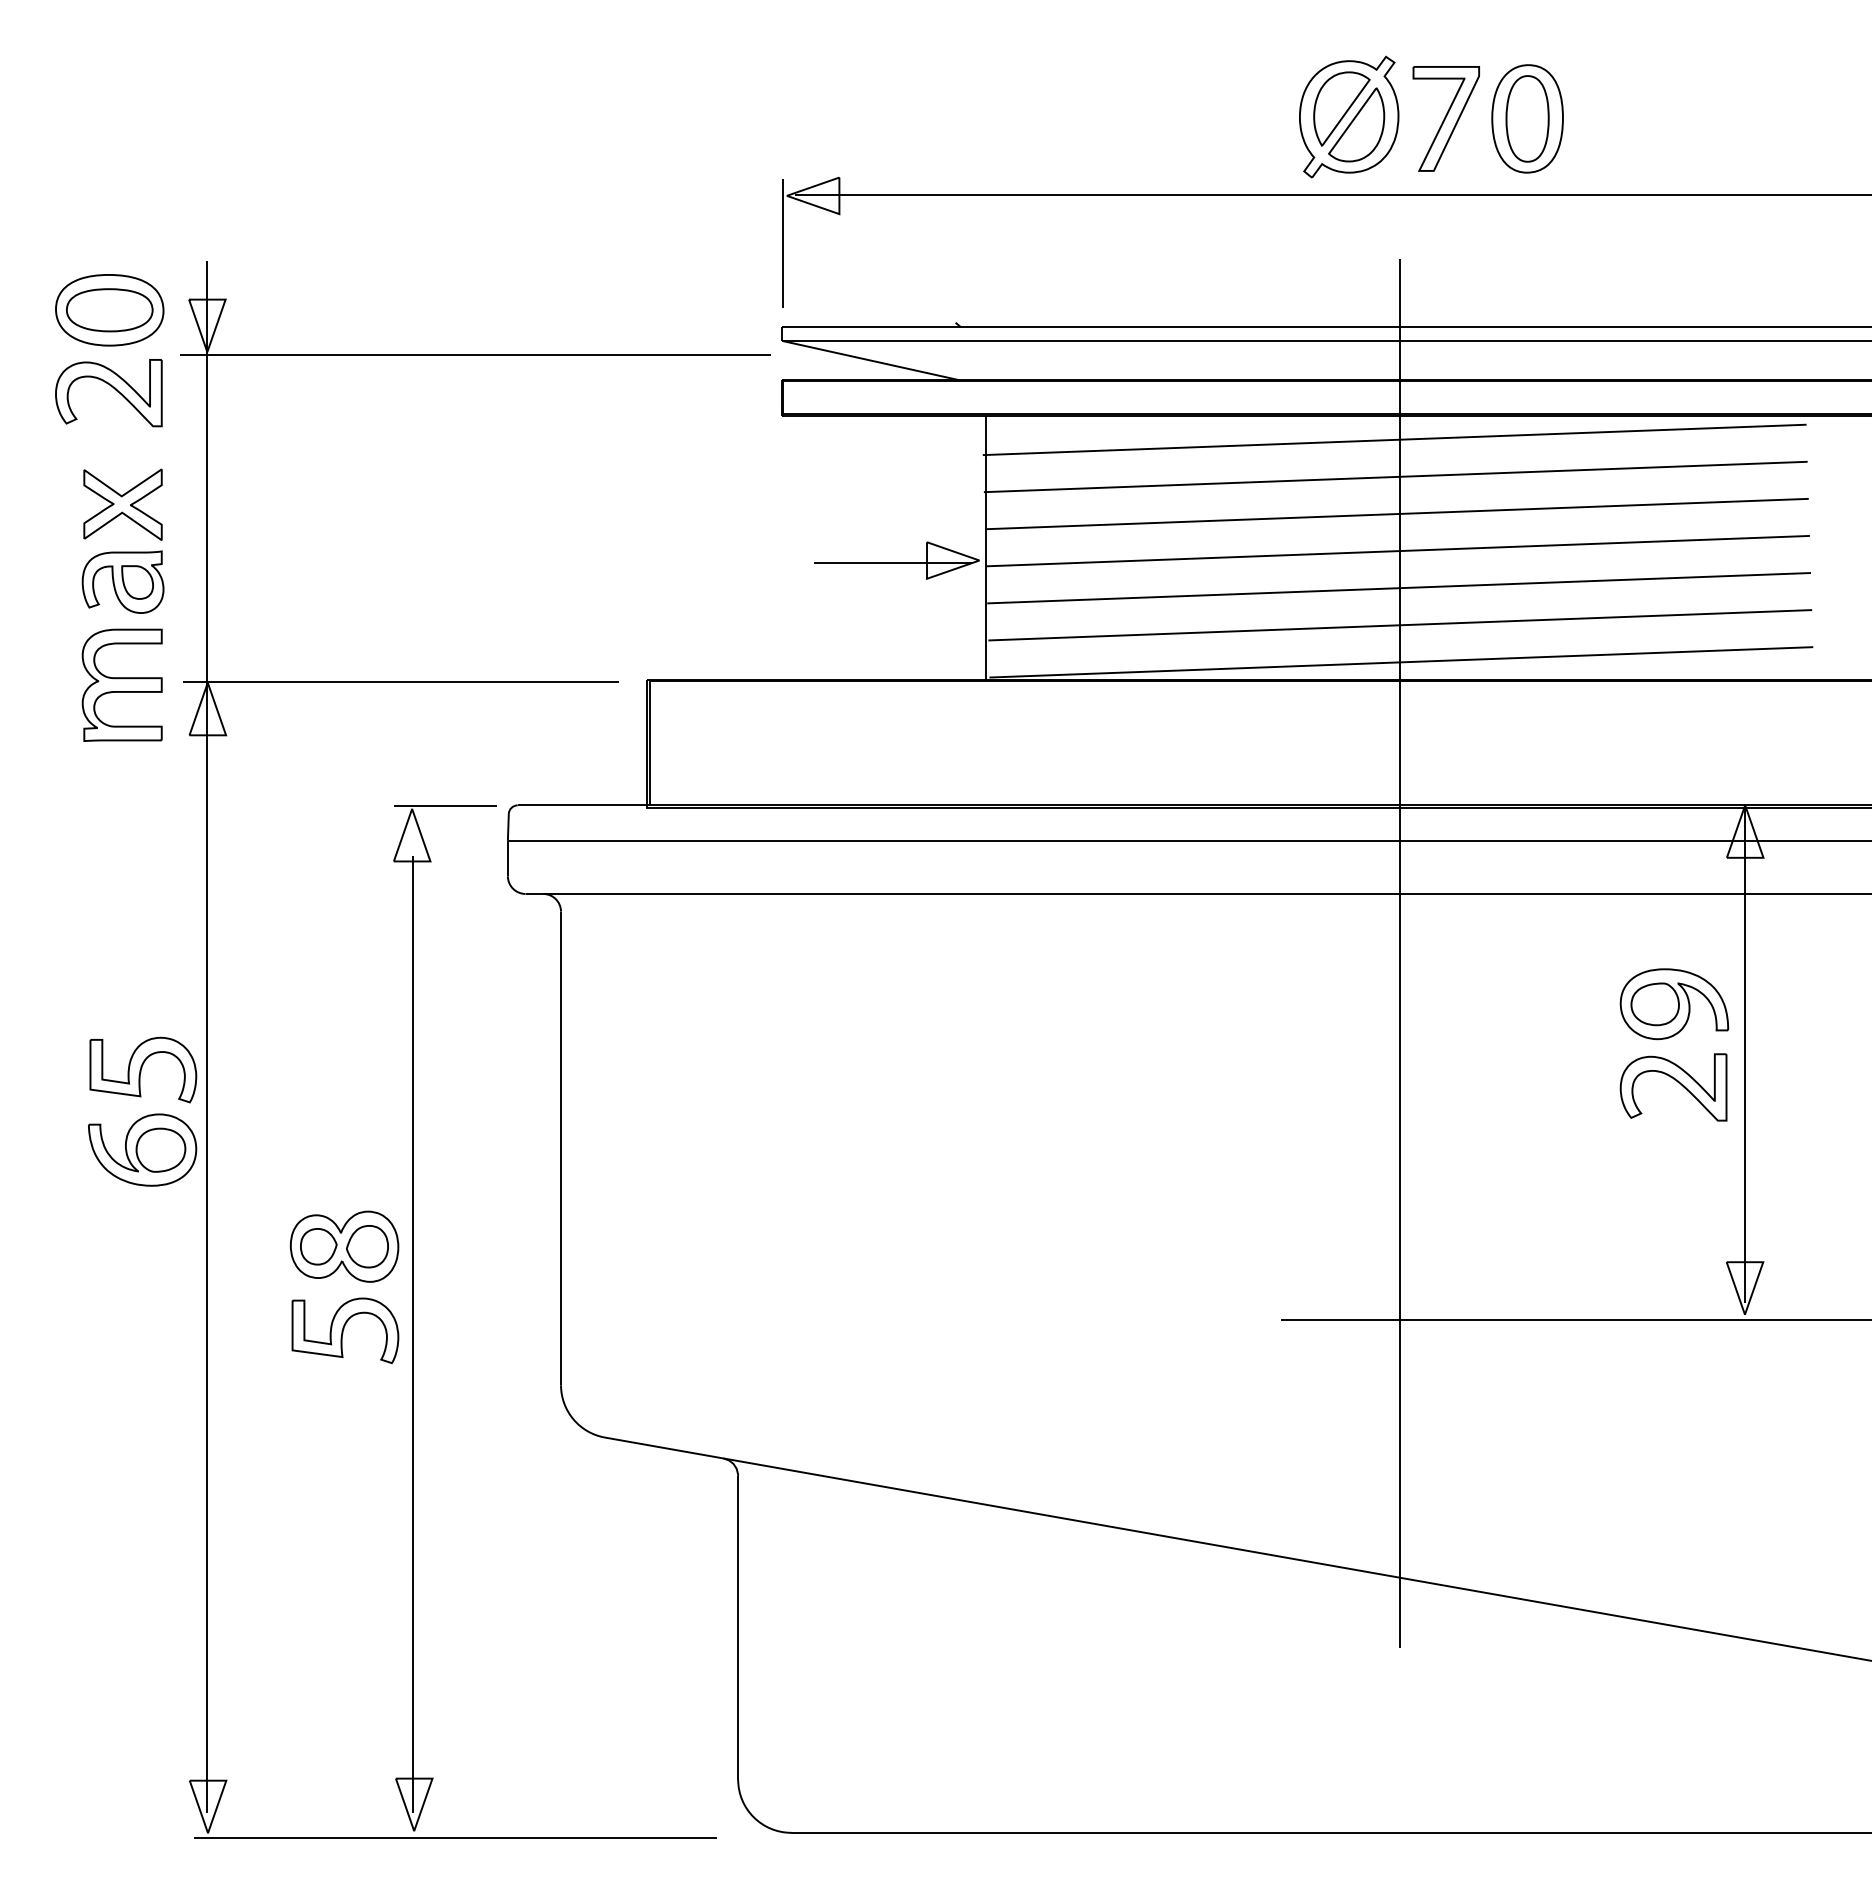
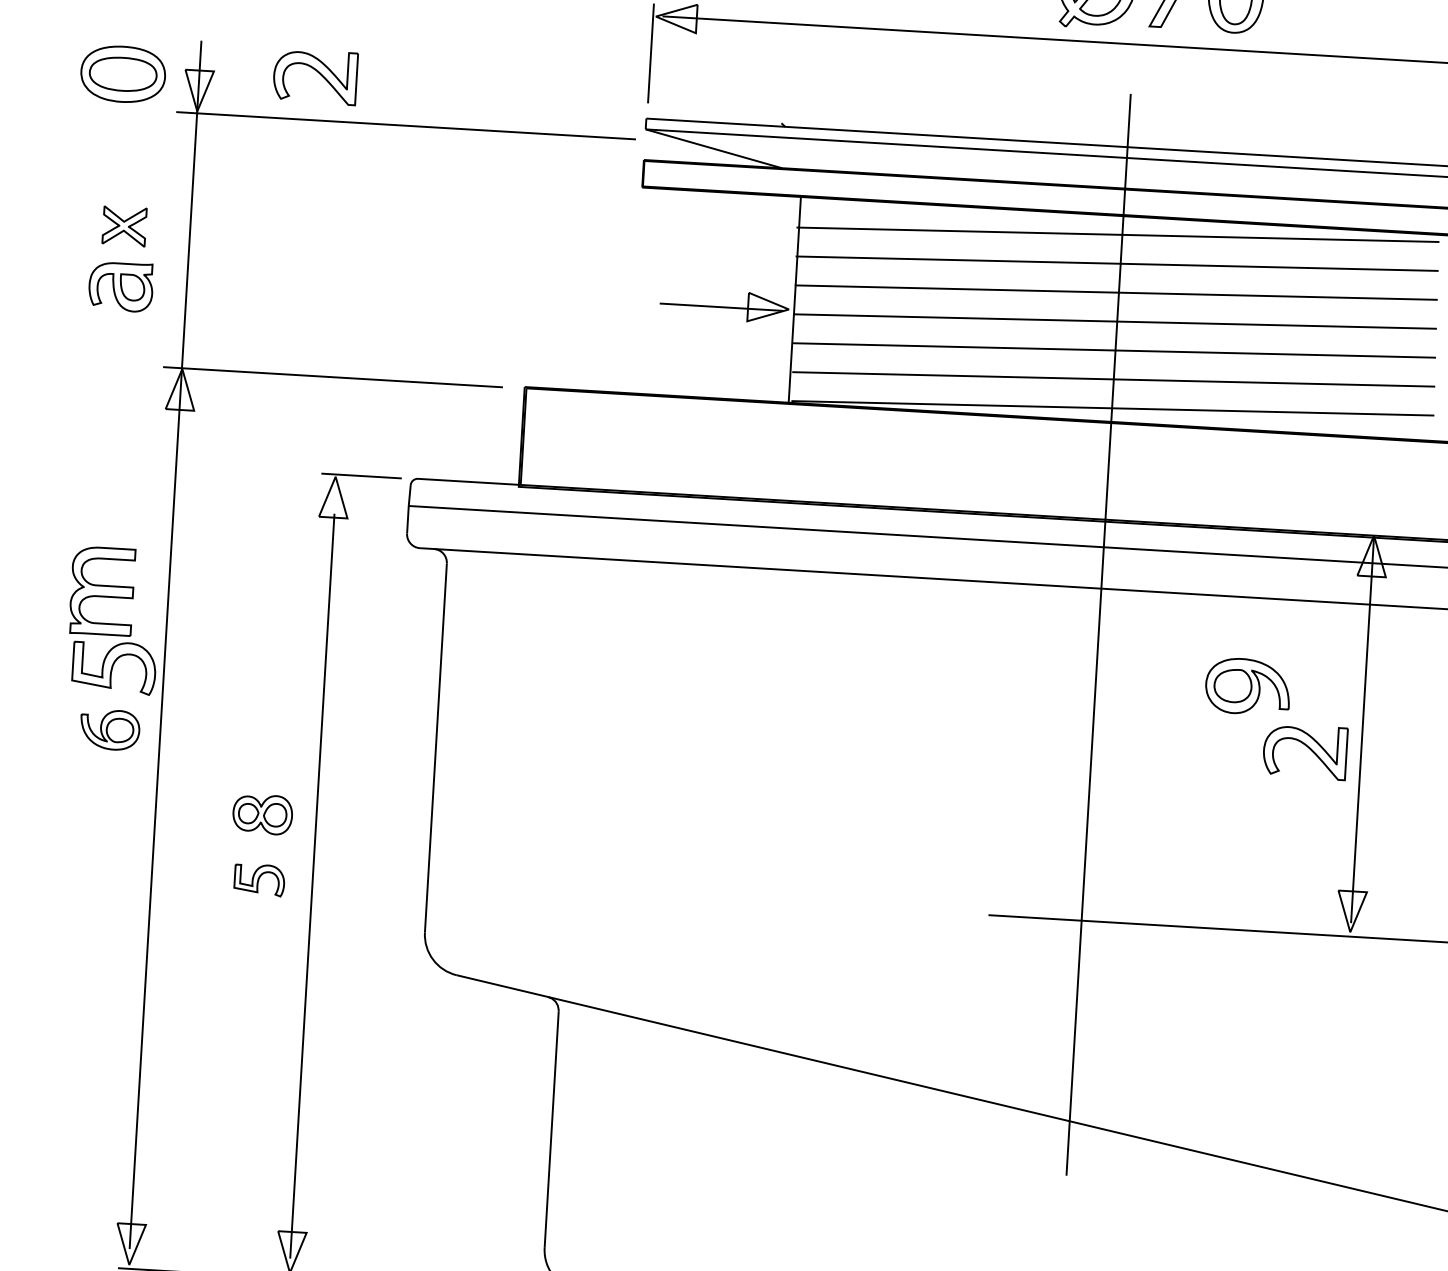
part: (111, 387) -> (317, 72), moved
part: (122, 504) -> (124, 226), size x0.7
part: (121, 684) -> (101, 590), moved
part: (1674, 1004) -> (1248, 686), moved
part: (142, 1149) -> (109, 729), size x0.7
part: (344, 1246) -> (262, 814), size x0.7
part: (345, 1330) -> (259, 879), size x0.6

